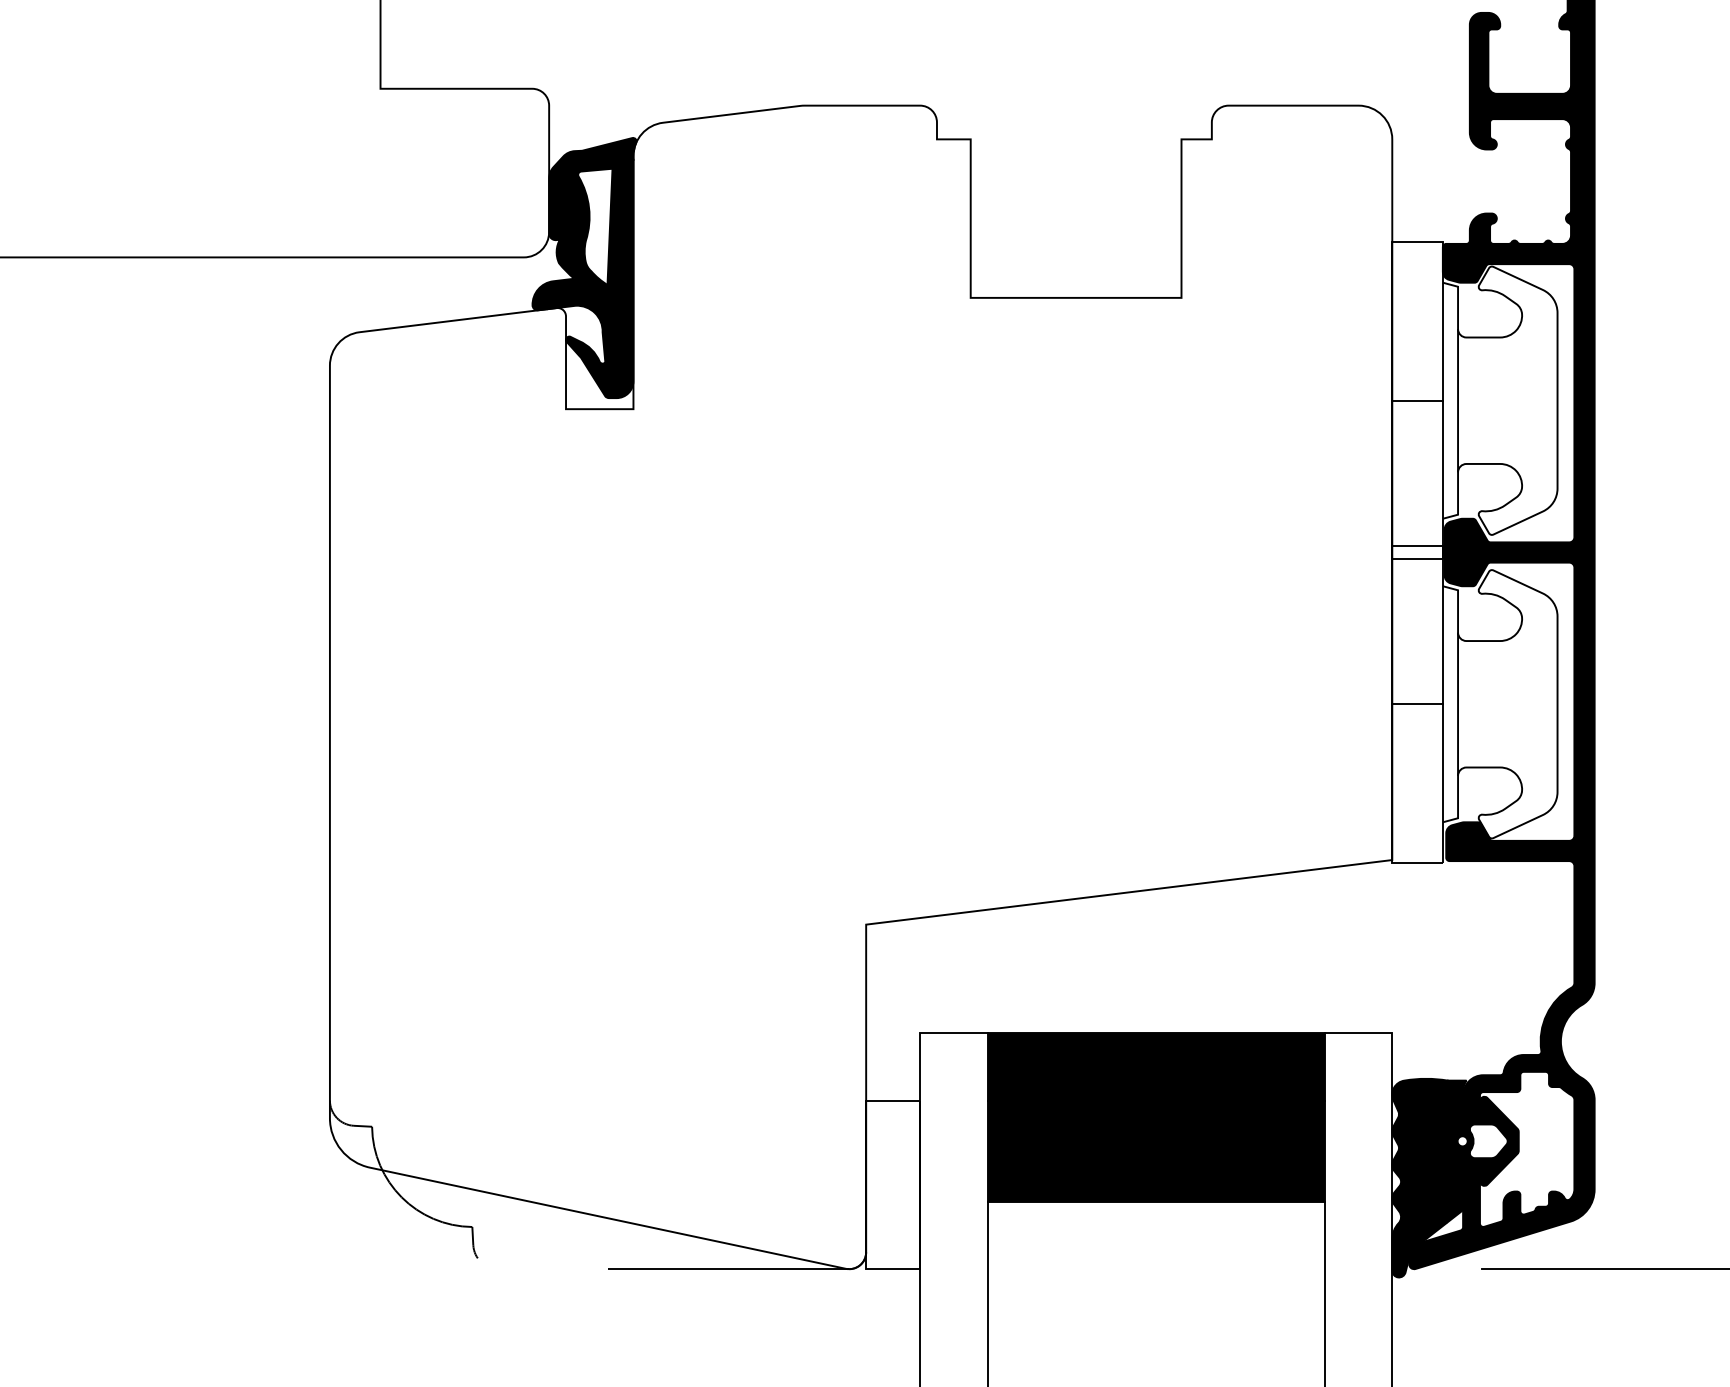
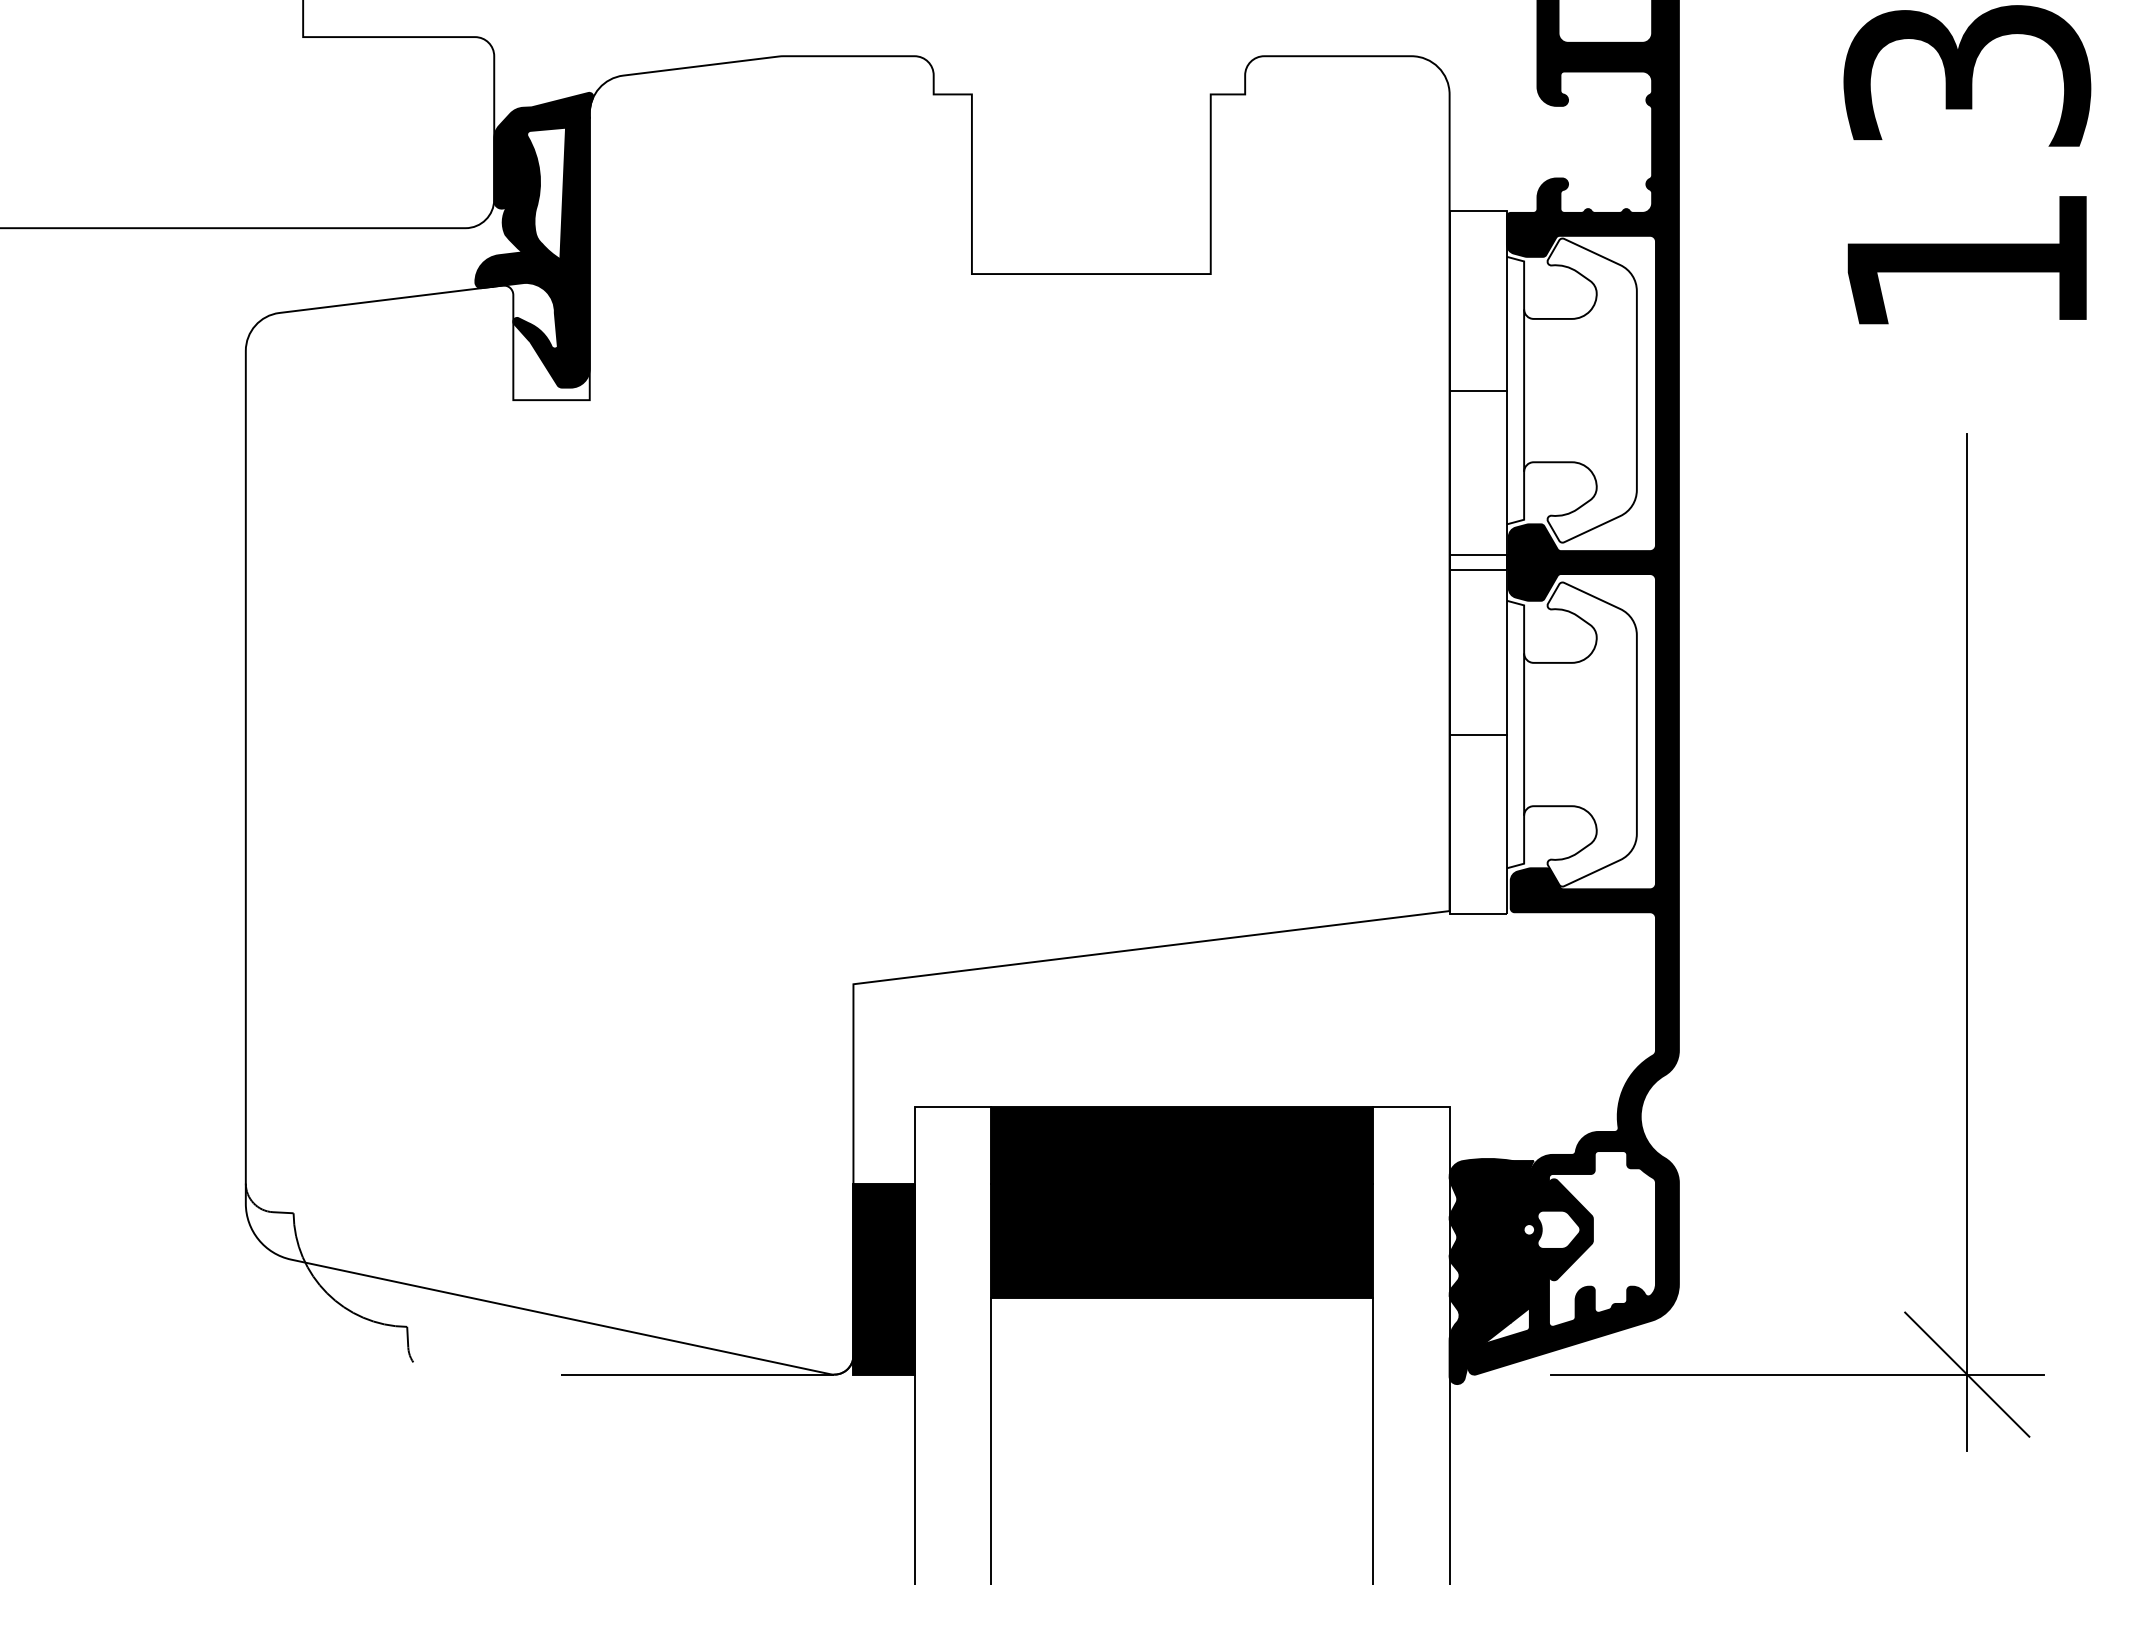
fill: (892, 1184) -> (883, 1278), added

